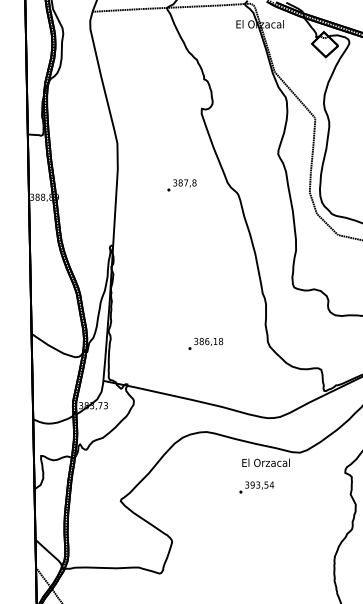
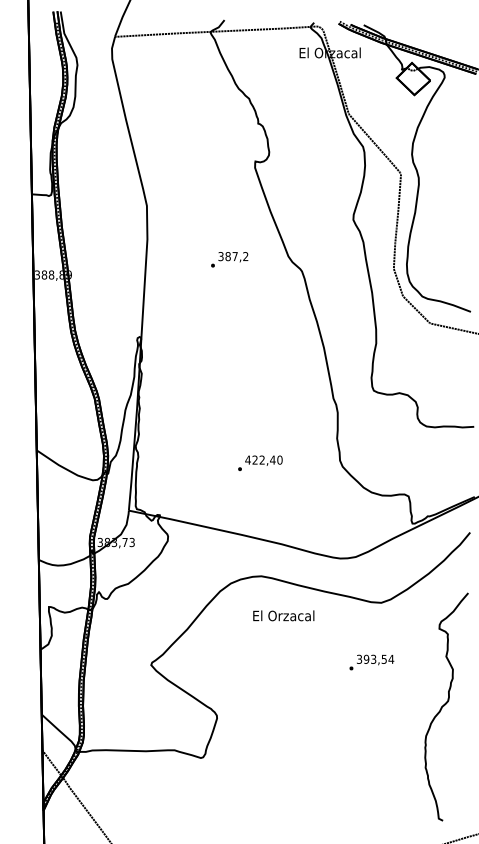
text: (194, 182) -> (245, 256), 387,8 -> 387,2
text: (208, 341) -> (263, 459), 386,18 -> 422,40
text: (265, 462) -> (283, 615), moved
text: (256, 487) -> (371, 662), moved

